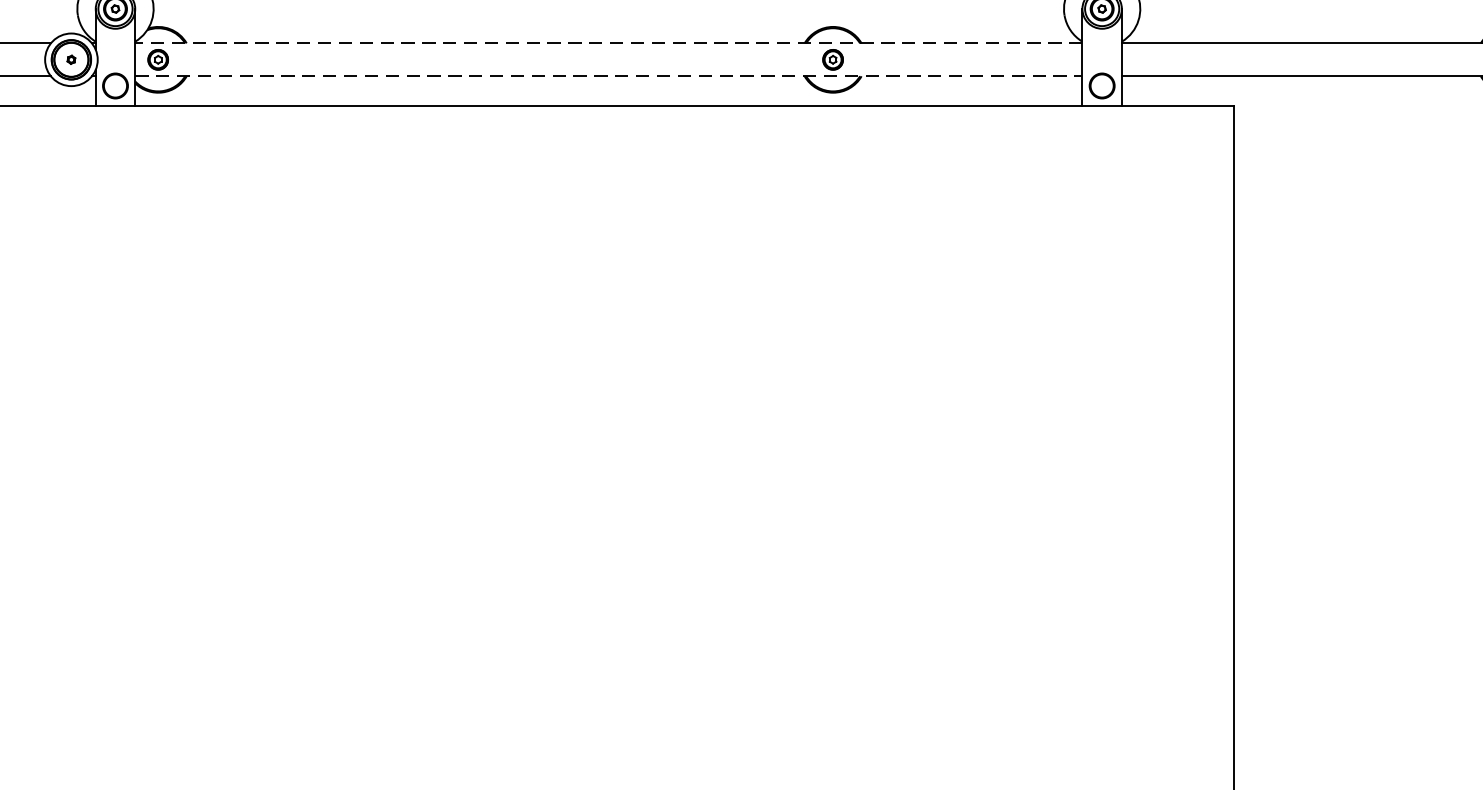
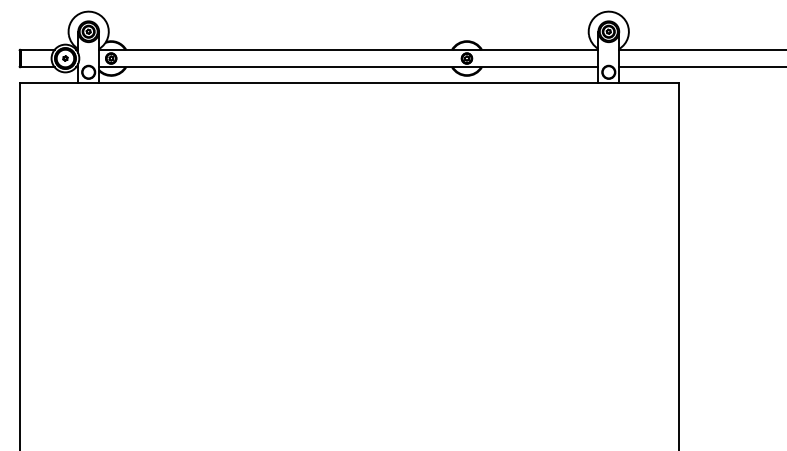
line: (608, 42) -> (348, 49), dashed -> solid
line: (608, 76) -> (348, 67), dashed -> solid

